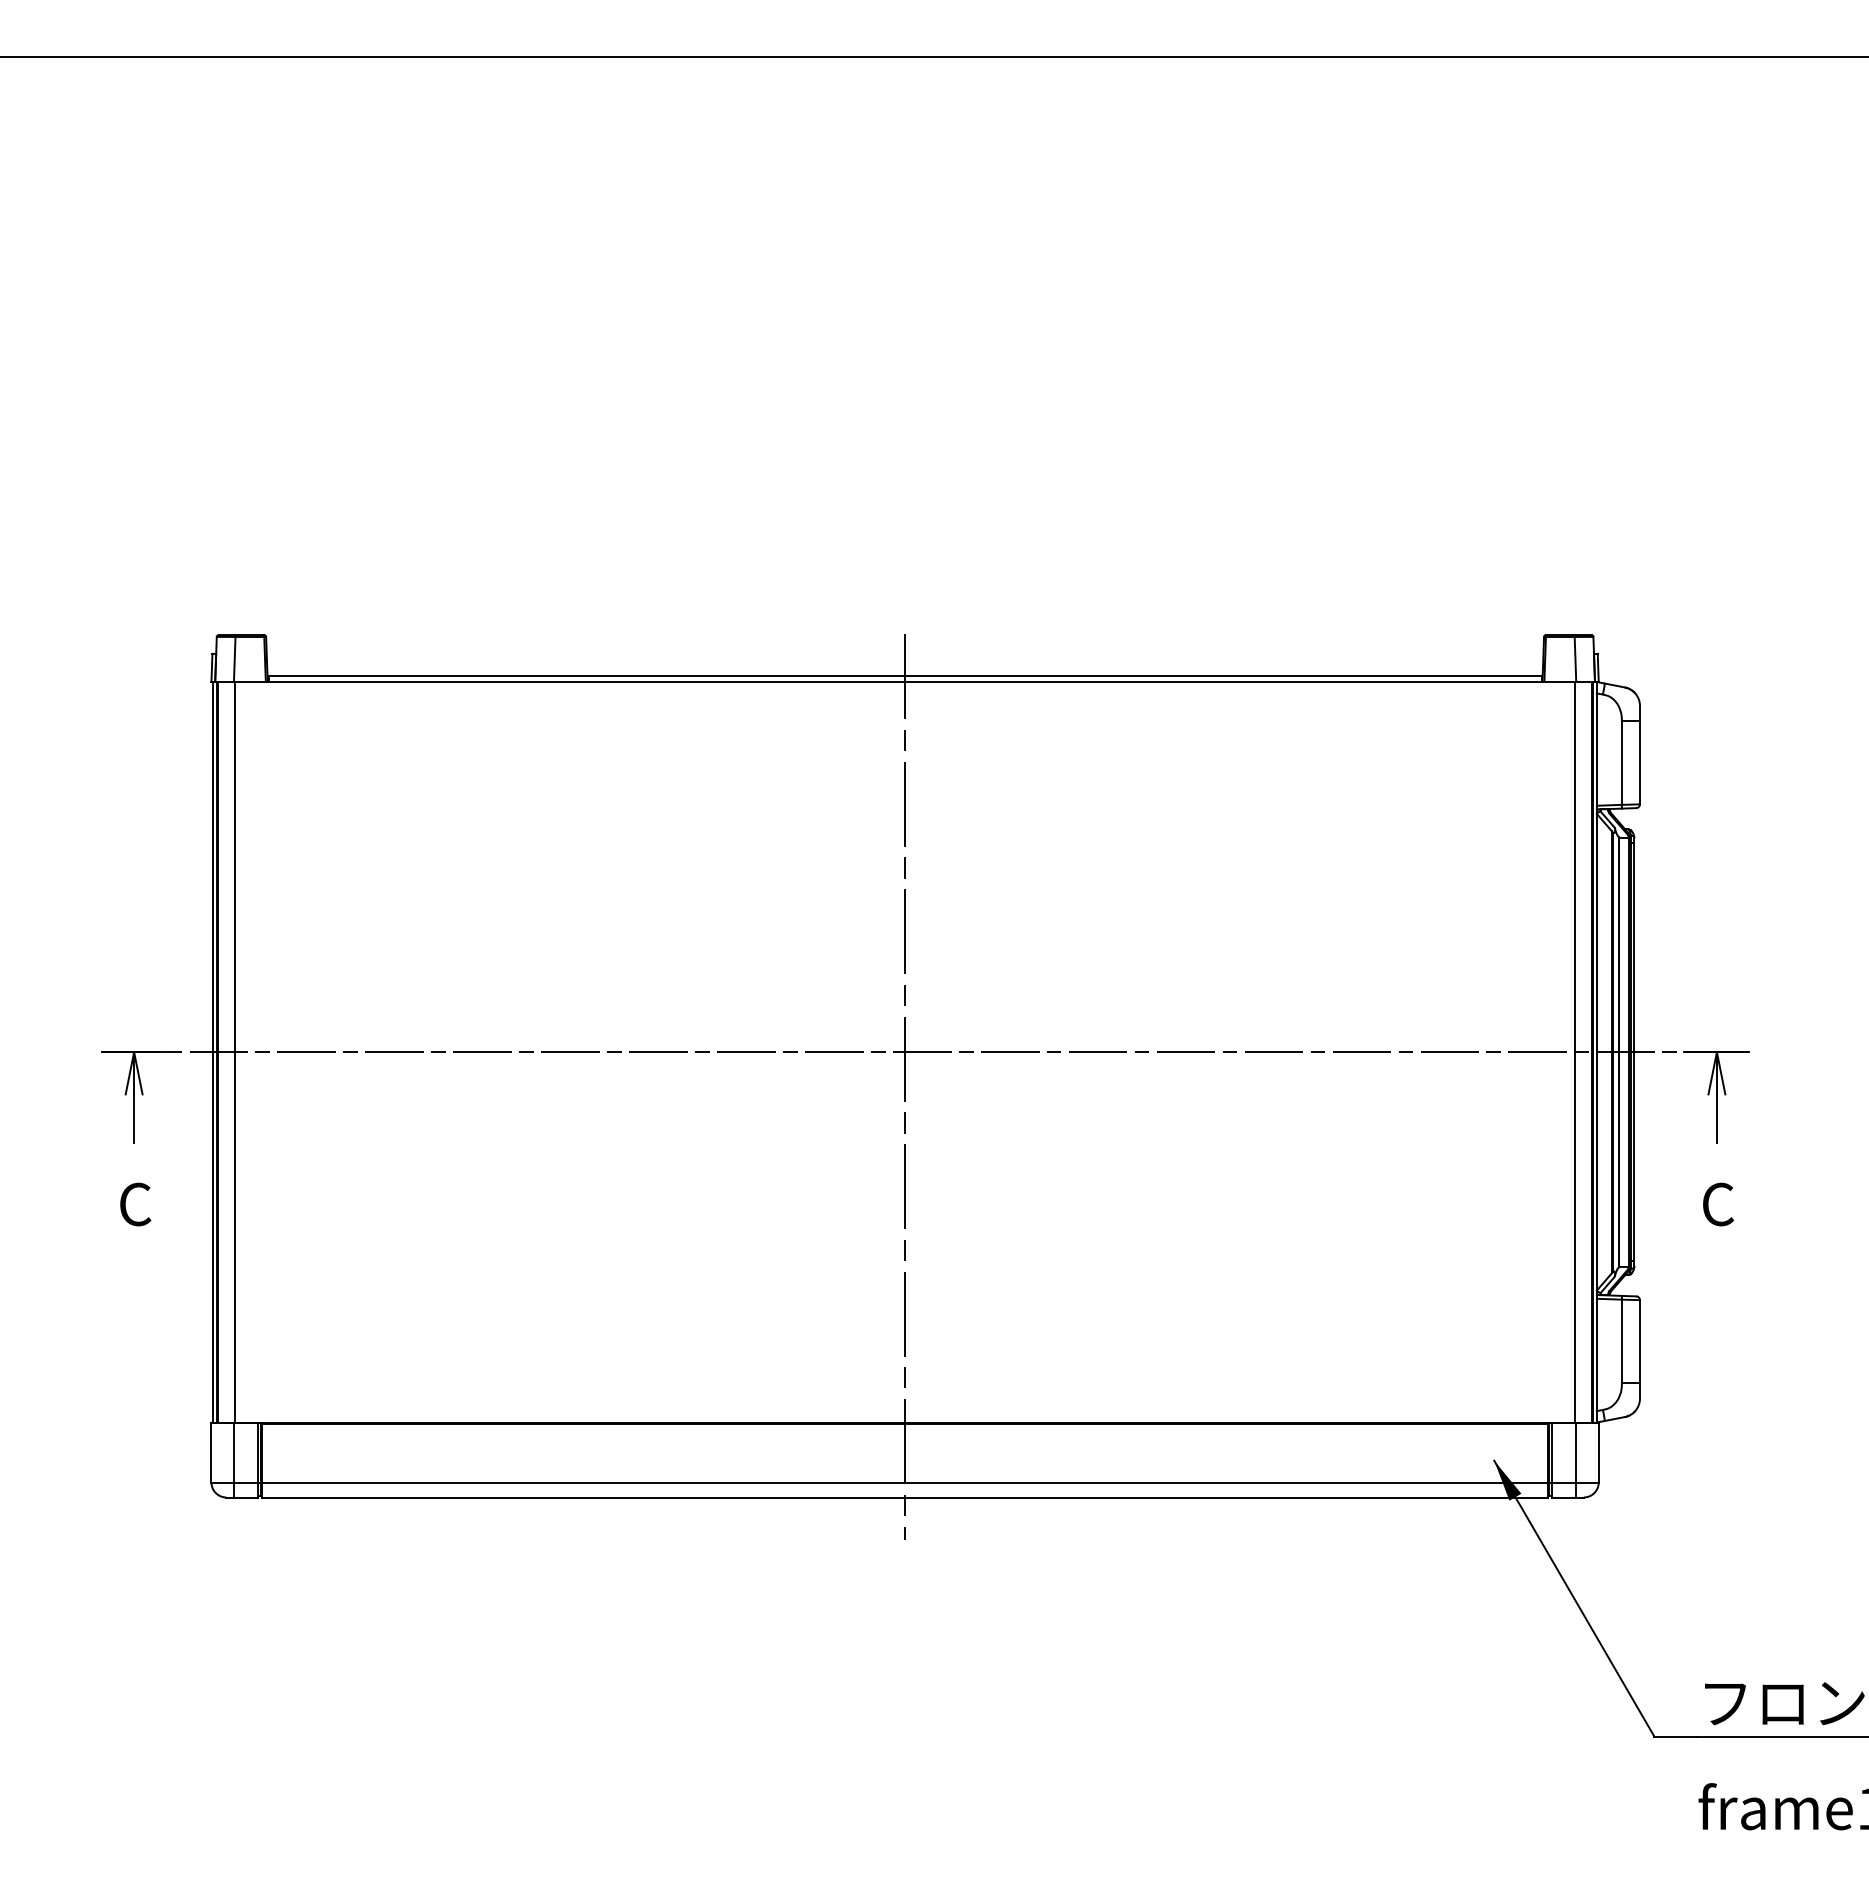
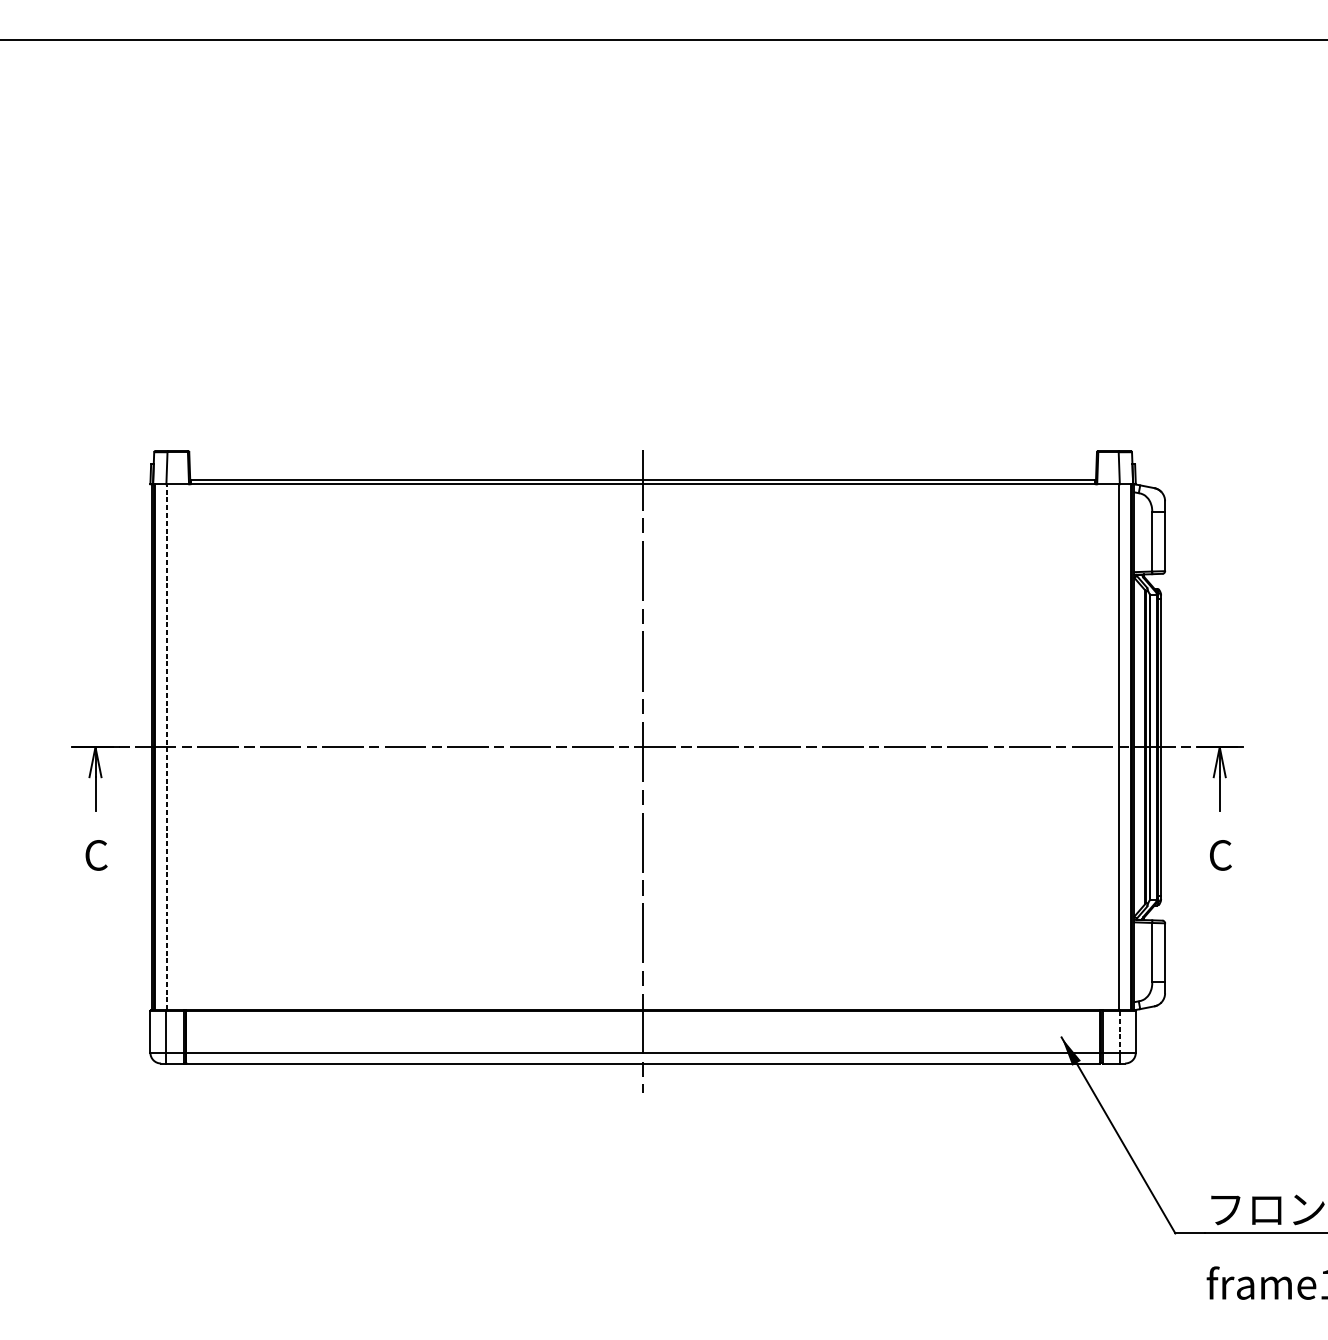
line: (234, 1051) -> (166, 746), solid -> dashed
line: (1576, 1452) -> (1120, 1031), solid -> dashed

